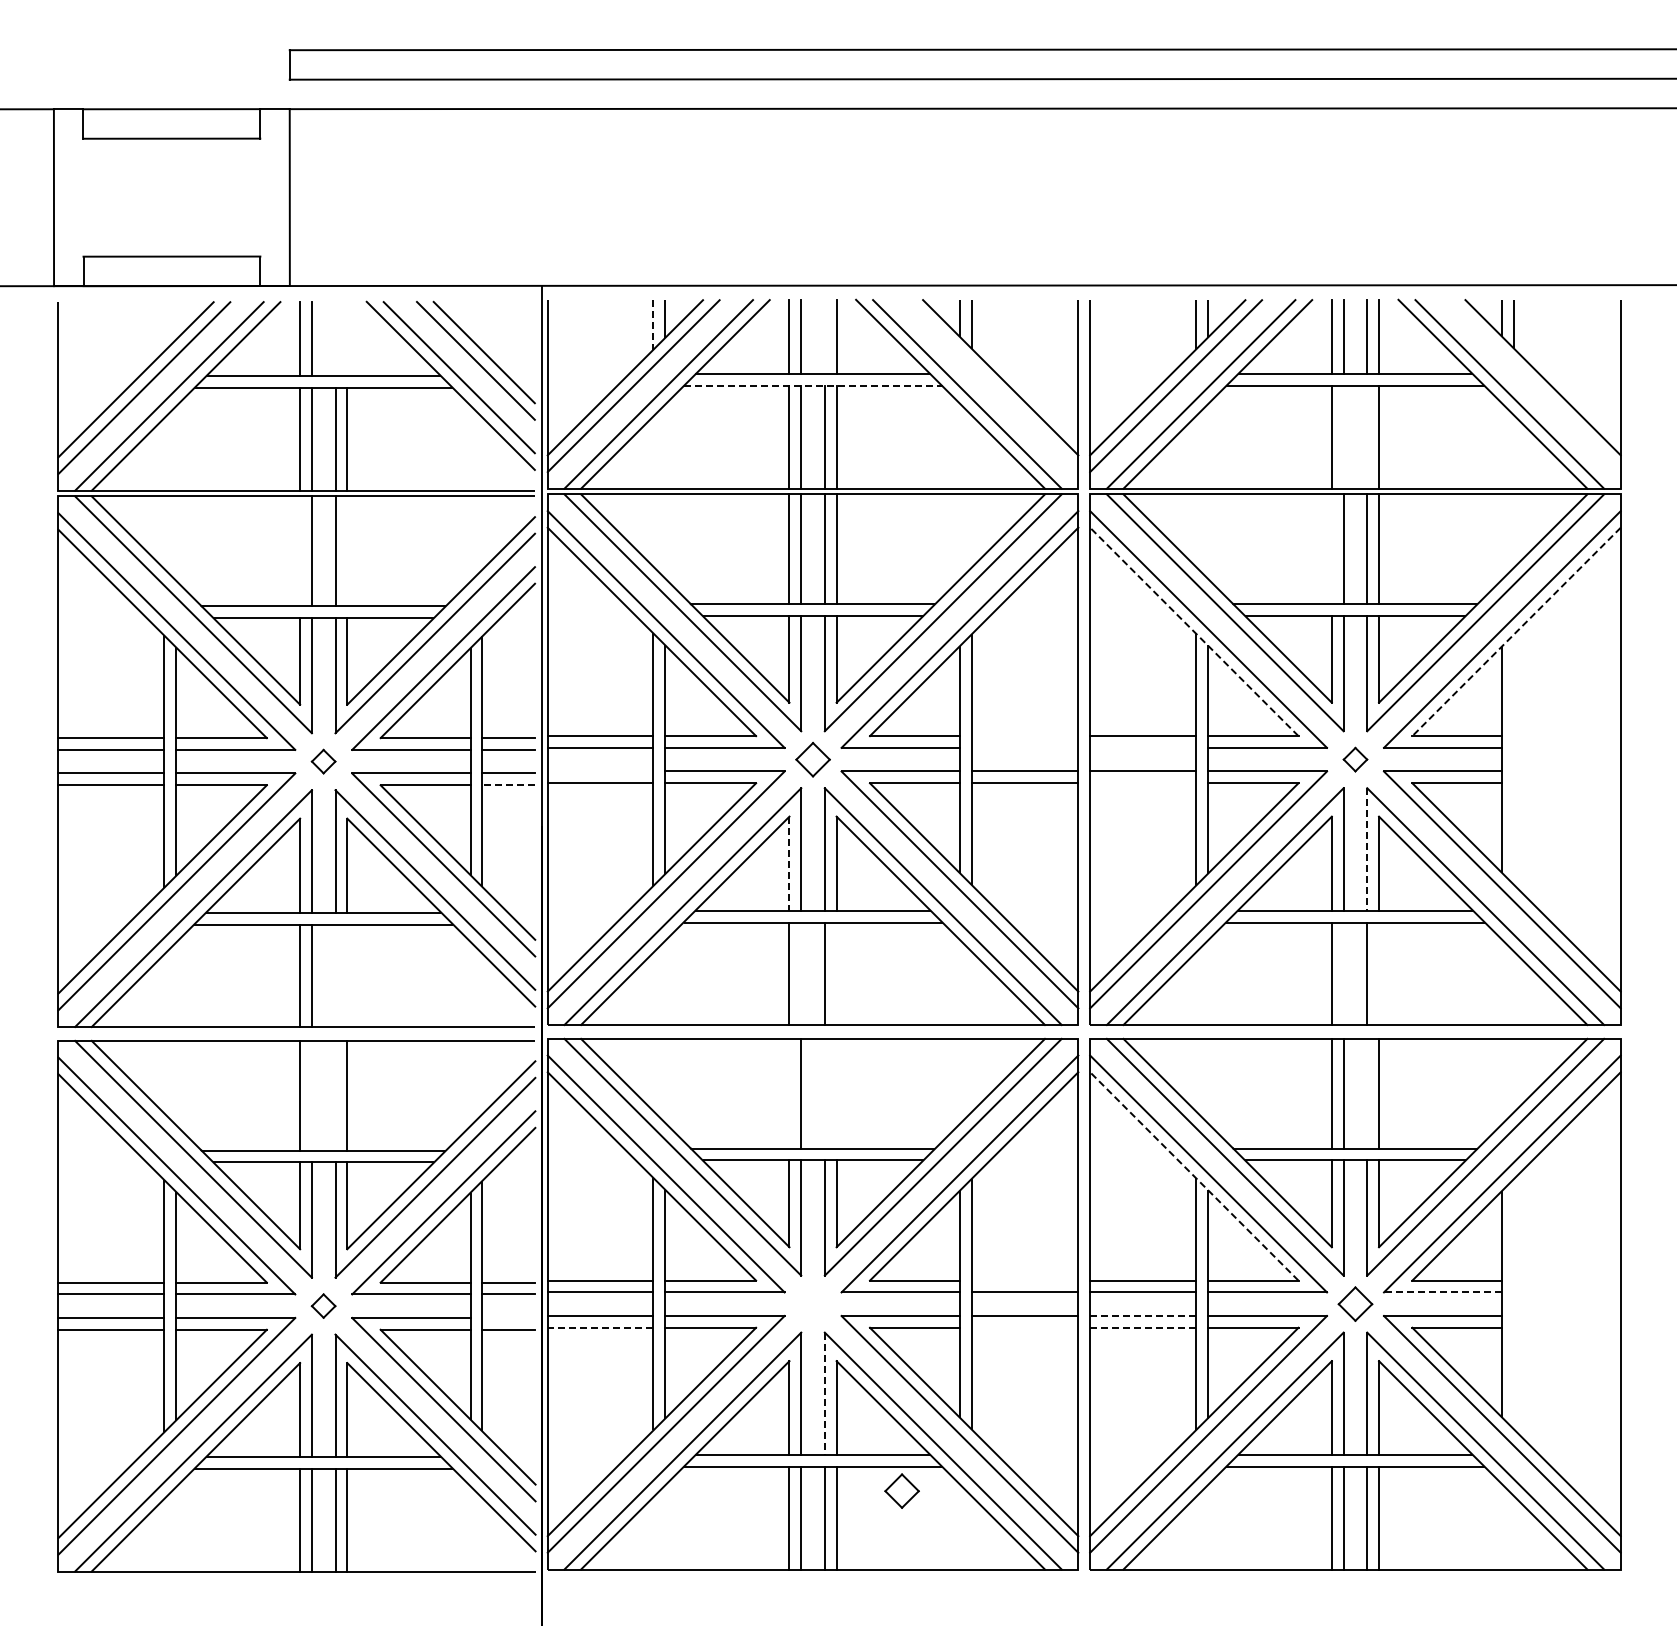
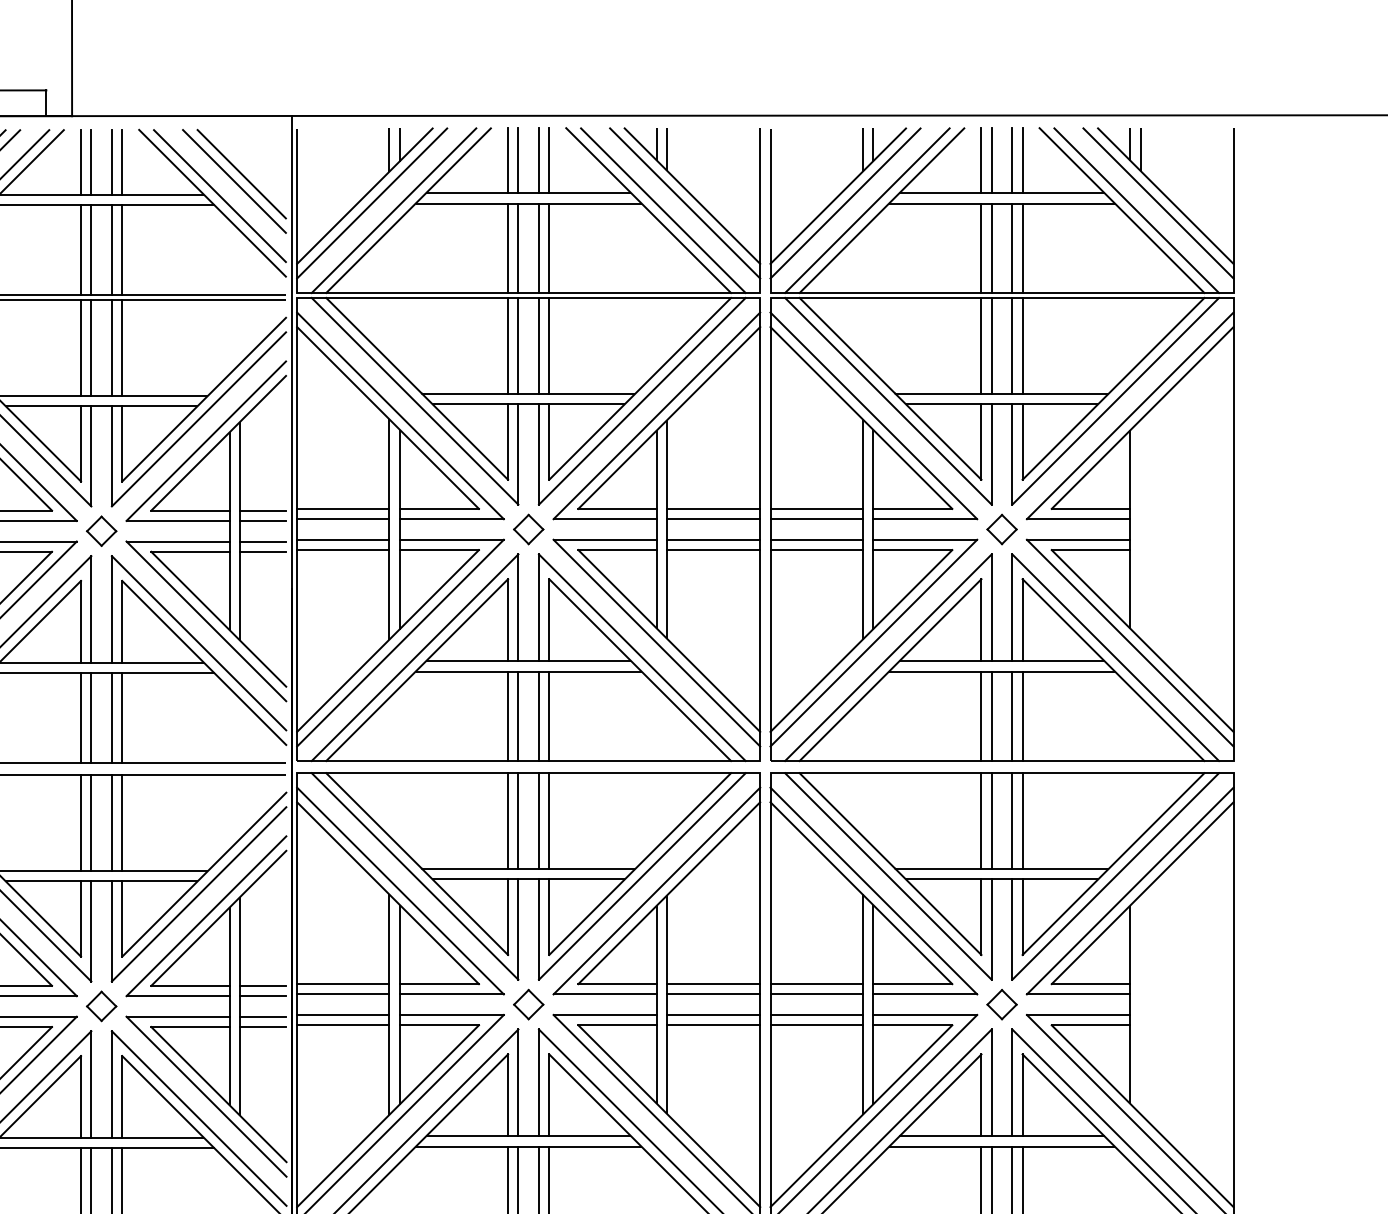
line: (653, 325) -> (389, 150), dashed -> solid
line: (824, 337) -> (538, 161), added
line: (335, 339) -> (111, 162), added
line: (347, 339) -> (122, 162), added
line: (813, 386) -> (529, 203), dashed -> solid
line: (992, 386) -> (685, 203), added
line: (1534, 386) -> (1158, 203), added
line: (1343, 437) -> (991, 248), added
line: (1367, 437) -> (1012, 248), added
line: (1331, 549) -> (981, 346), added
line: (300, 551) -> (81, 347), added
line: (347, 551) -> (122, 347), added
line: (1193, 631) -> (860, 417), dashed -> solid
line: (1516, 632) -> (1142, 418), dashed -> solid
line: (1024, 736) -> (713, 509), added
line: (1024, 747) -> (713, 518), added
line: (1142, 747) -> (816, 518), added
part: (1355, 759) -> (1002, 529), size x1.43
part: (323, 761) -> (101, 531), size x1.43
line: (600, 771) -> (343, 539), added
line: (1142, 783) -> (816, 550), added
line: (508, 785) -> (262, 552), dashed -> solid
line: (1367, 849) -> (1012, 607), dashed -> solid
line: (789, 864) -> (508, 620), dashed -> solid
line: (801, 973) -> (518, 716), added
line: (836, 973) -> (549, 716), added
line: (1343, 973) -> (991, 716), added
line: (1379, 973) -> (1023, 716), added
line: (335, 975) -> (111, 717), added
line: (347, 975) -> (122, 717), added
line: (789, 1093) -> (508, 820), added
line: (824, 1093) -> (538, 820), added
line: (836, 1093) -> (549, 820), added
line: (1367, 1093) -> (1012, 820), added
line: (311, 1095) -> (90, 822), added
line: (335, 1095) -> (111, 822), added
line: (1193, 1176) -> (860, 893), dashed -> solid
line: (1024, 1280) -> (713, 984), added
line: (1442, 1292) -> (1078, 994), dashed -> solid
part: (323, 1305) -> (101, 1005), size x1.43
line: (1142, 1316) -> (816, 1015), dashed -> solid
line: (508, 1318) -> (262, 1017), added
line: (600, 1327) -> (343, 1025), dashed -> solid
line: (1024, 1327) -> (713, 1025), added
line: (1142, 1327) -> (816, 1025), dashed -> solid
line: (824, 1394) -> (538, 1083), dashed -> solid
part: (901, 1490) -> (528, 1004), moved

